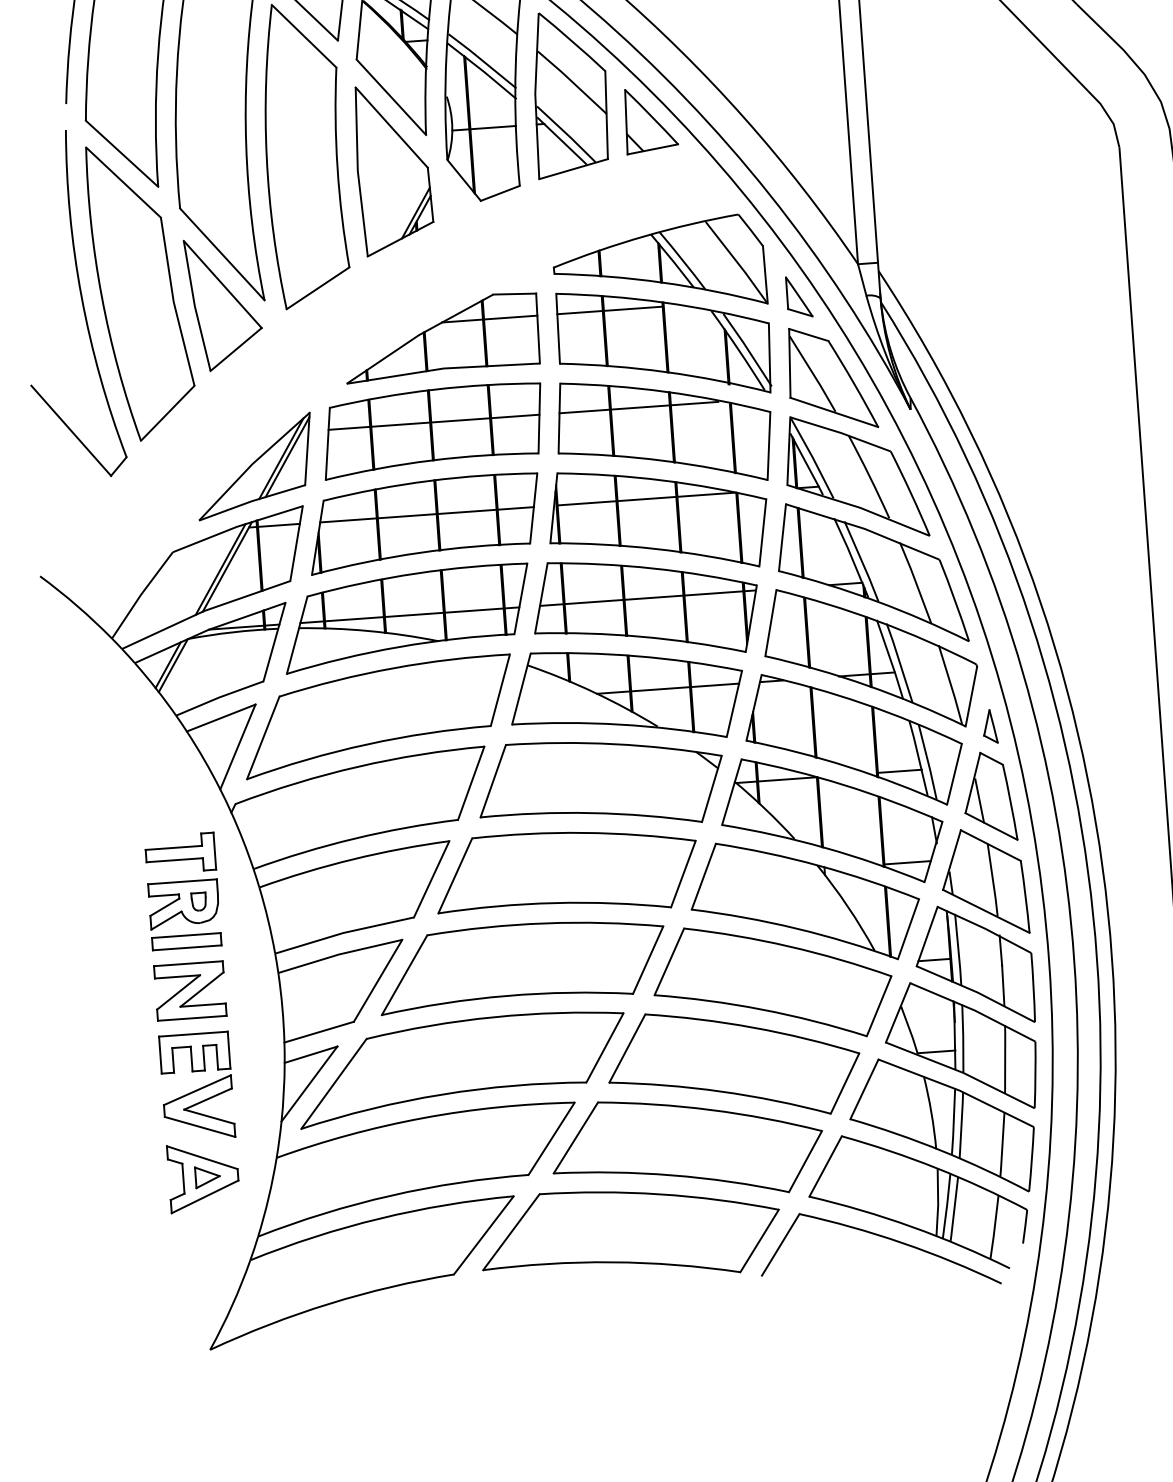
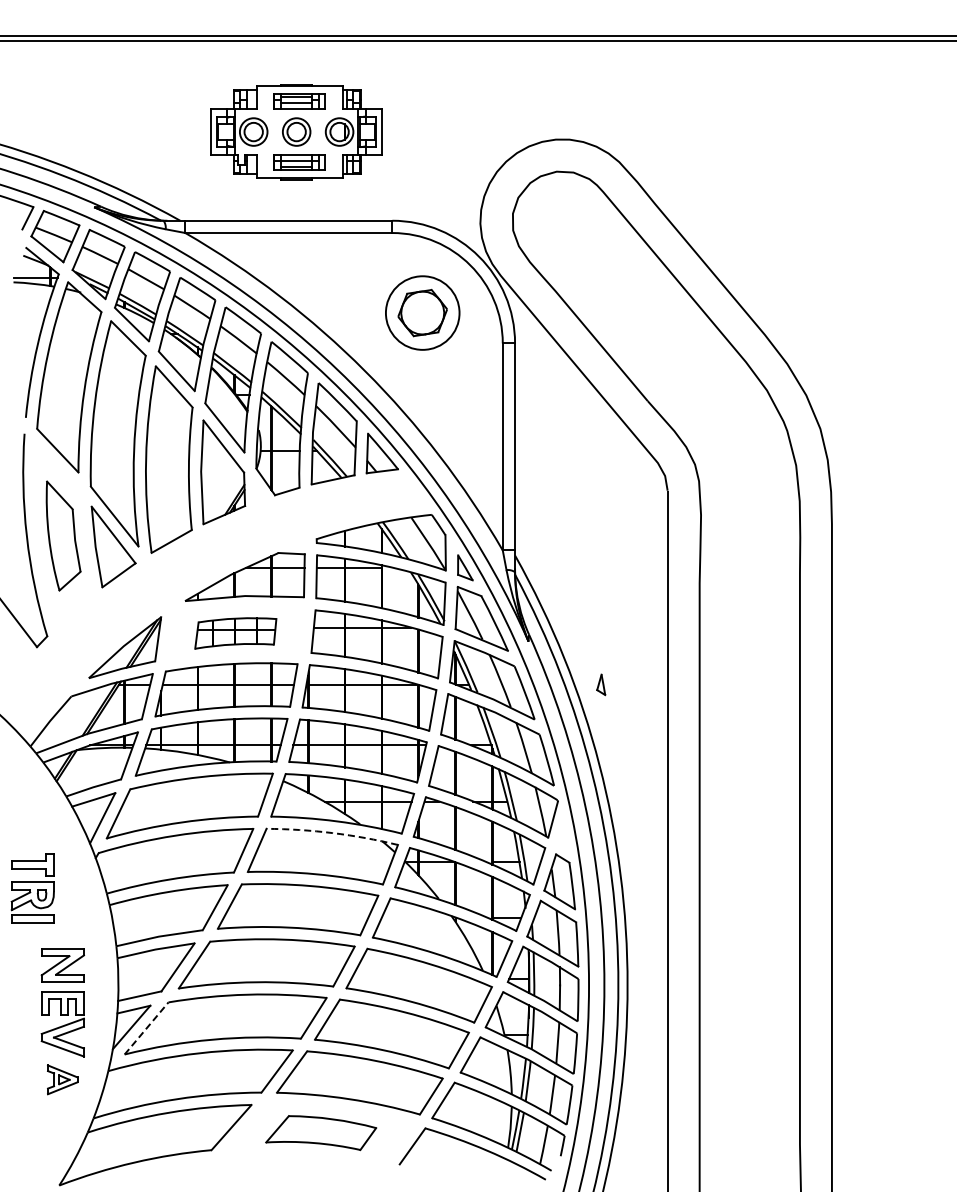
part: (141, 291) -> (63, 535), size x0.6
part: (432, 430) -> (235, 633), size x0.6
part: (990, 726) -> (601, 684), moved
arc: (613, 744) -> (332, 833), solid -> dashed
part: (182, 891) -> (32, 888), moved
line: (333, 1084) -> (146, 1028), solid -> dashed
part: (203, 1176) -> (62, 1079), size x0.7
part: (629, 1233) -> (320, 1132), size x0.6

